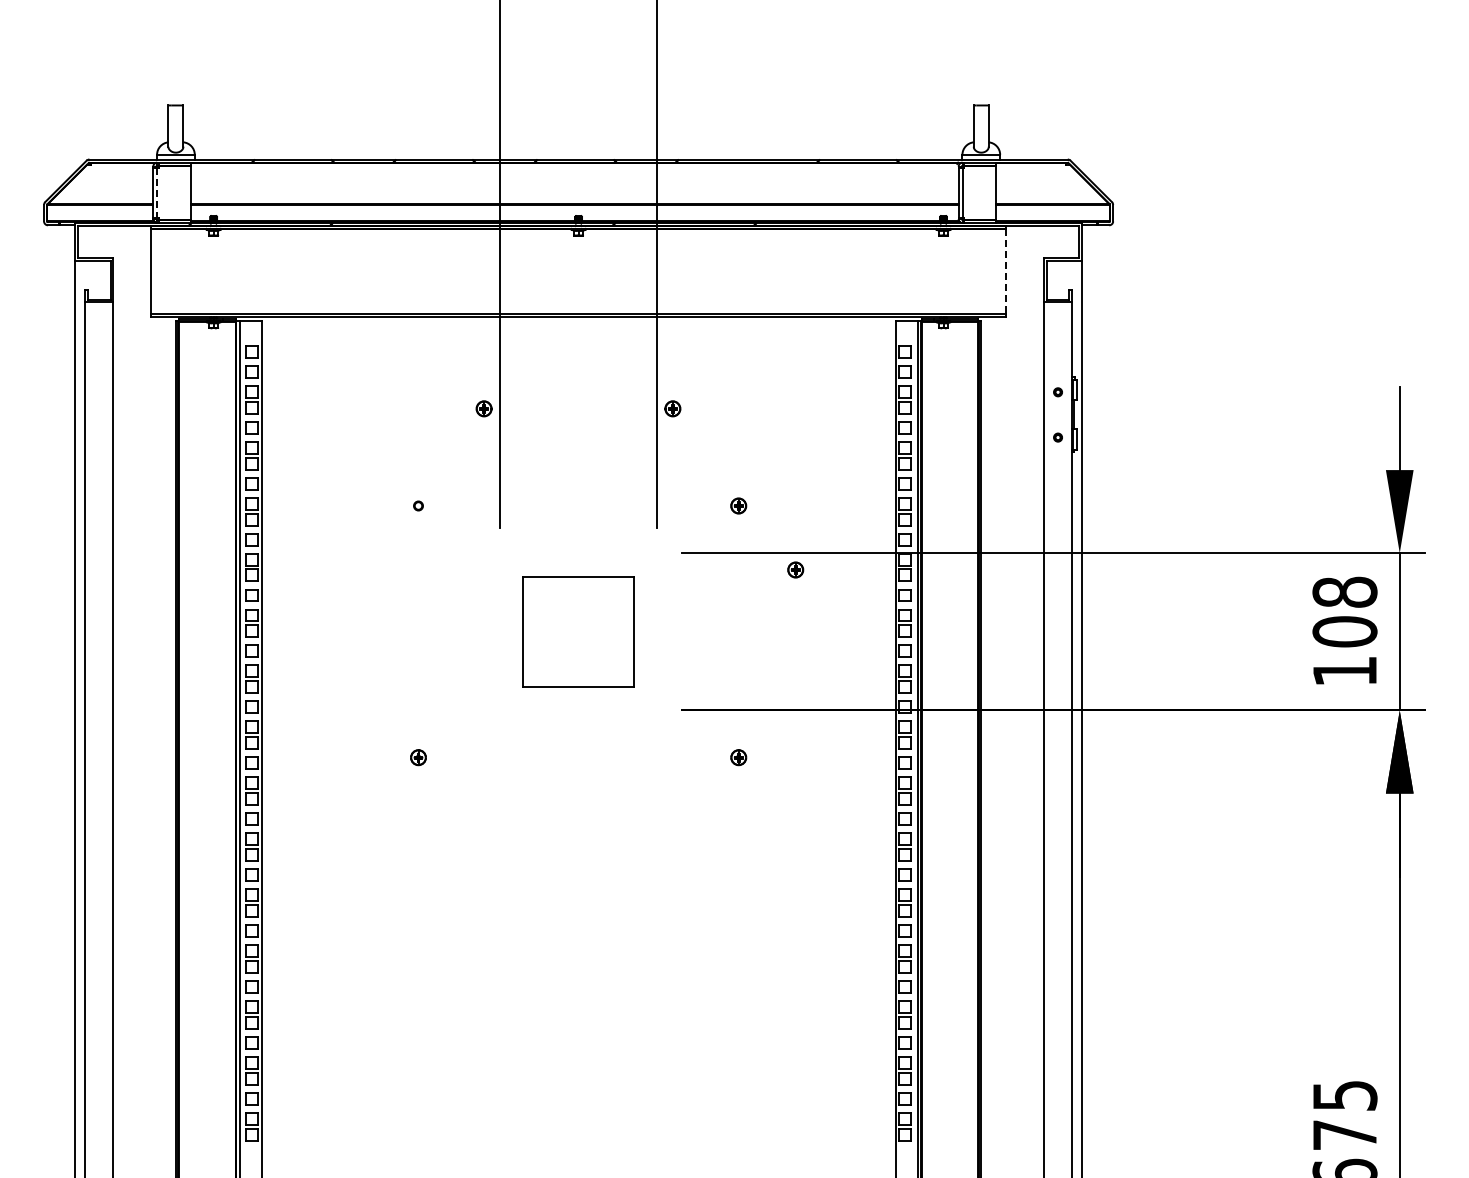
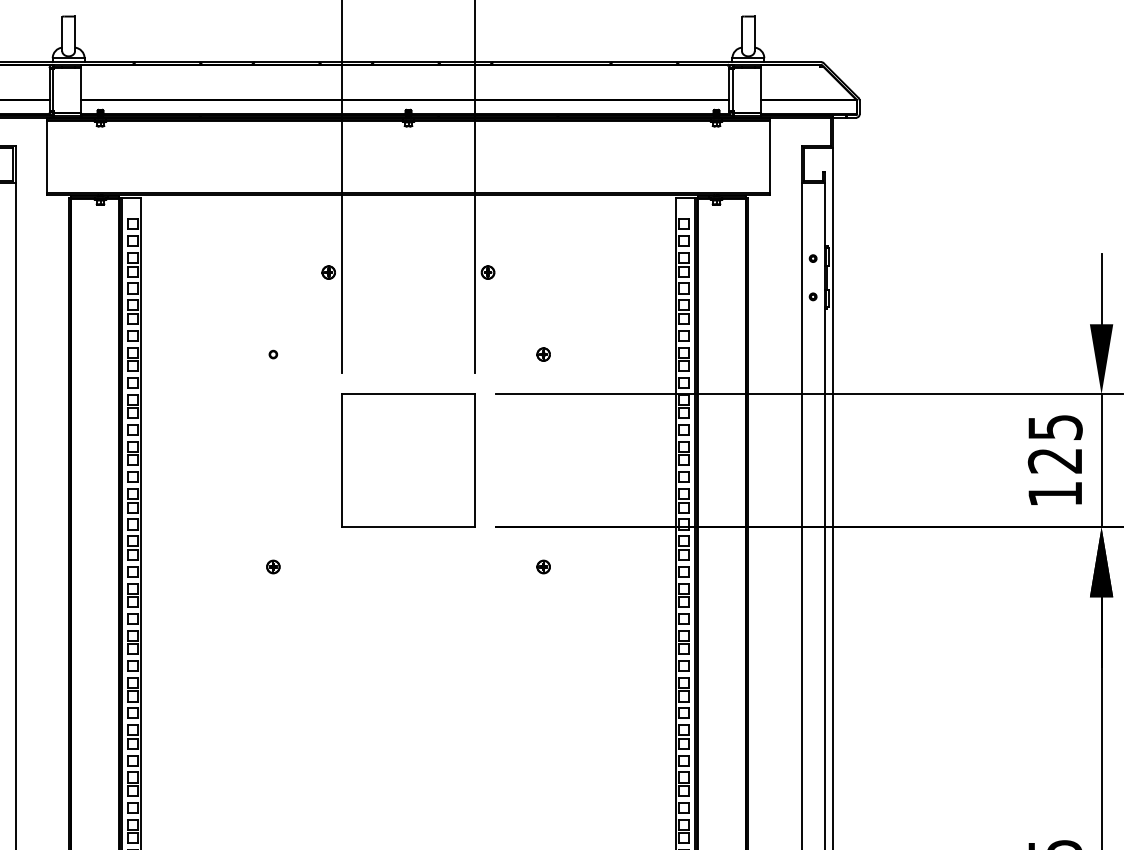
line: (157, 192) -> (53, 89), dashed -> solid
line: (1006, 272) -> (769, 157), dashed -> solid
part: (795, 569) -> (591, 408), removed
text: (1344, 611) -> (1054, 443), 108 -> 125
part: (578, 631) -> (408, 460), size x1.43

